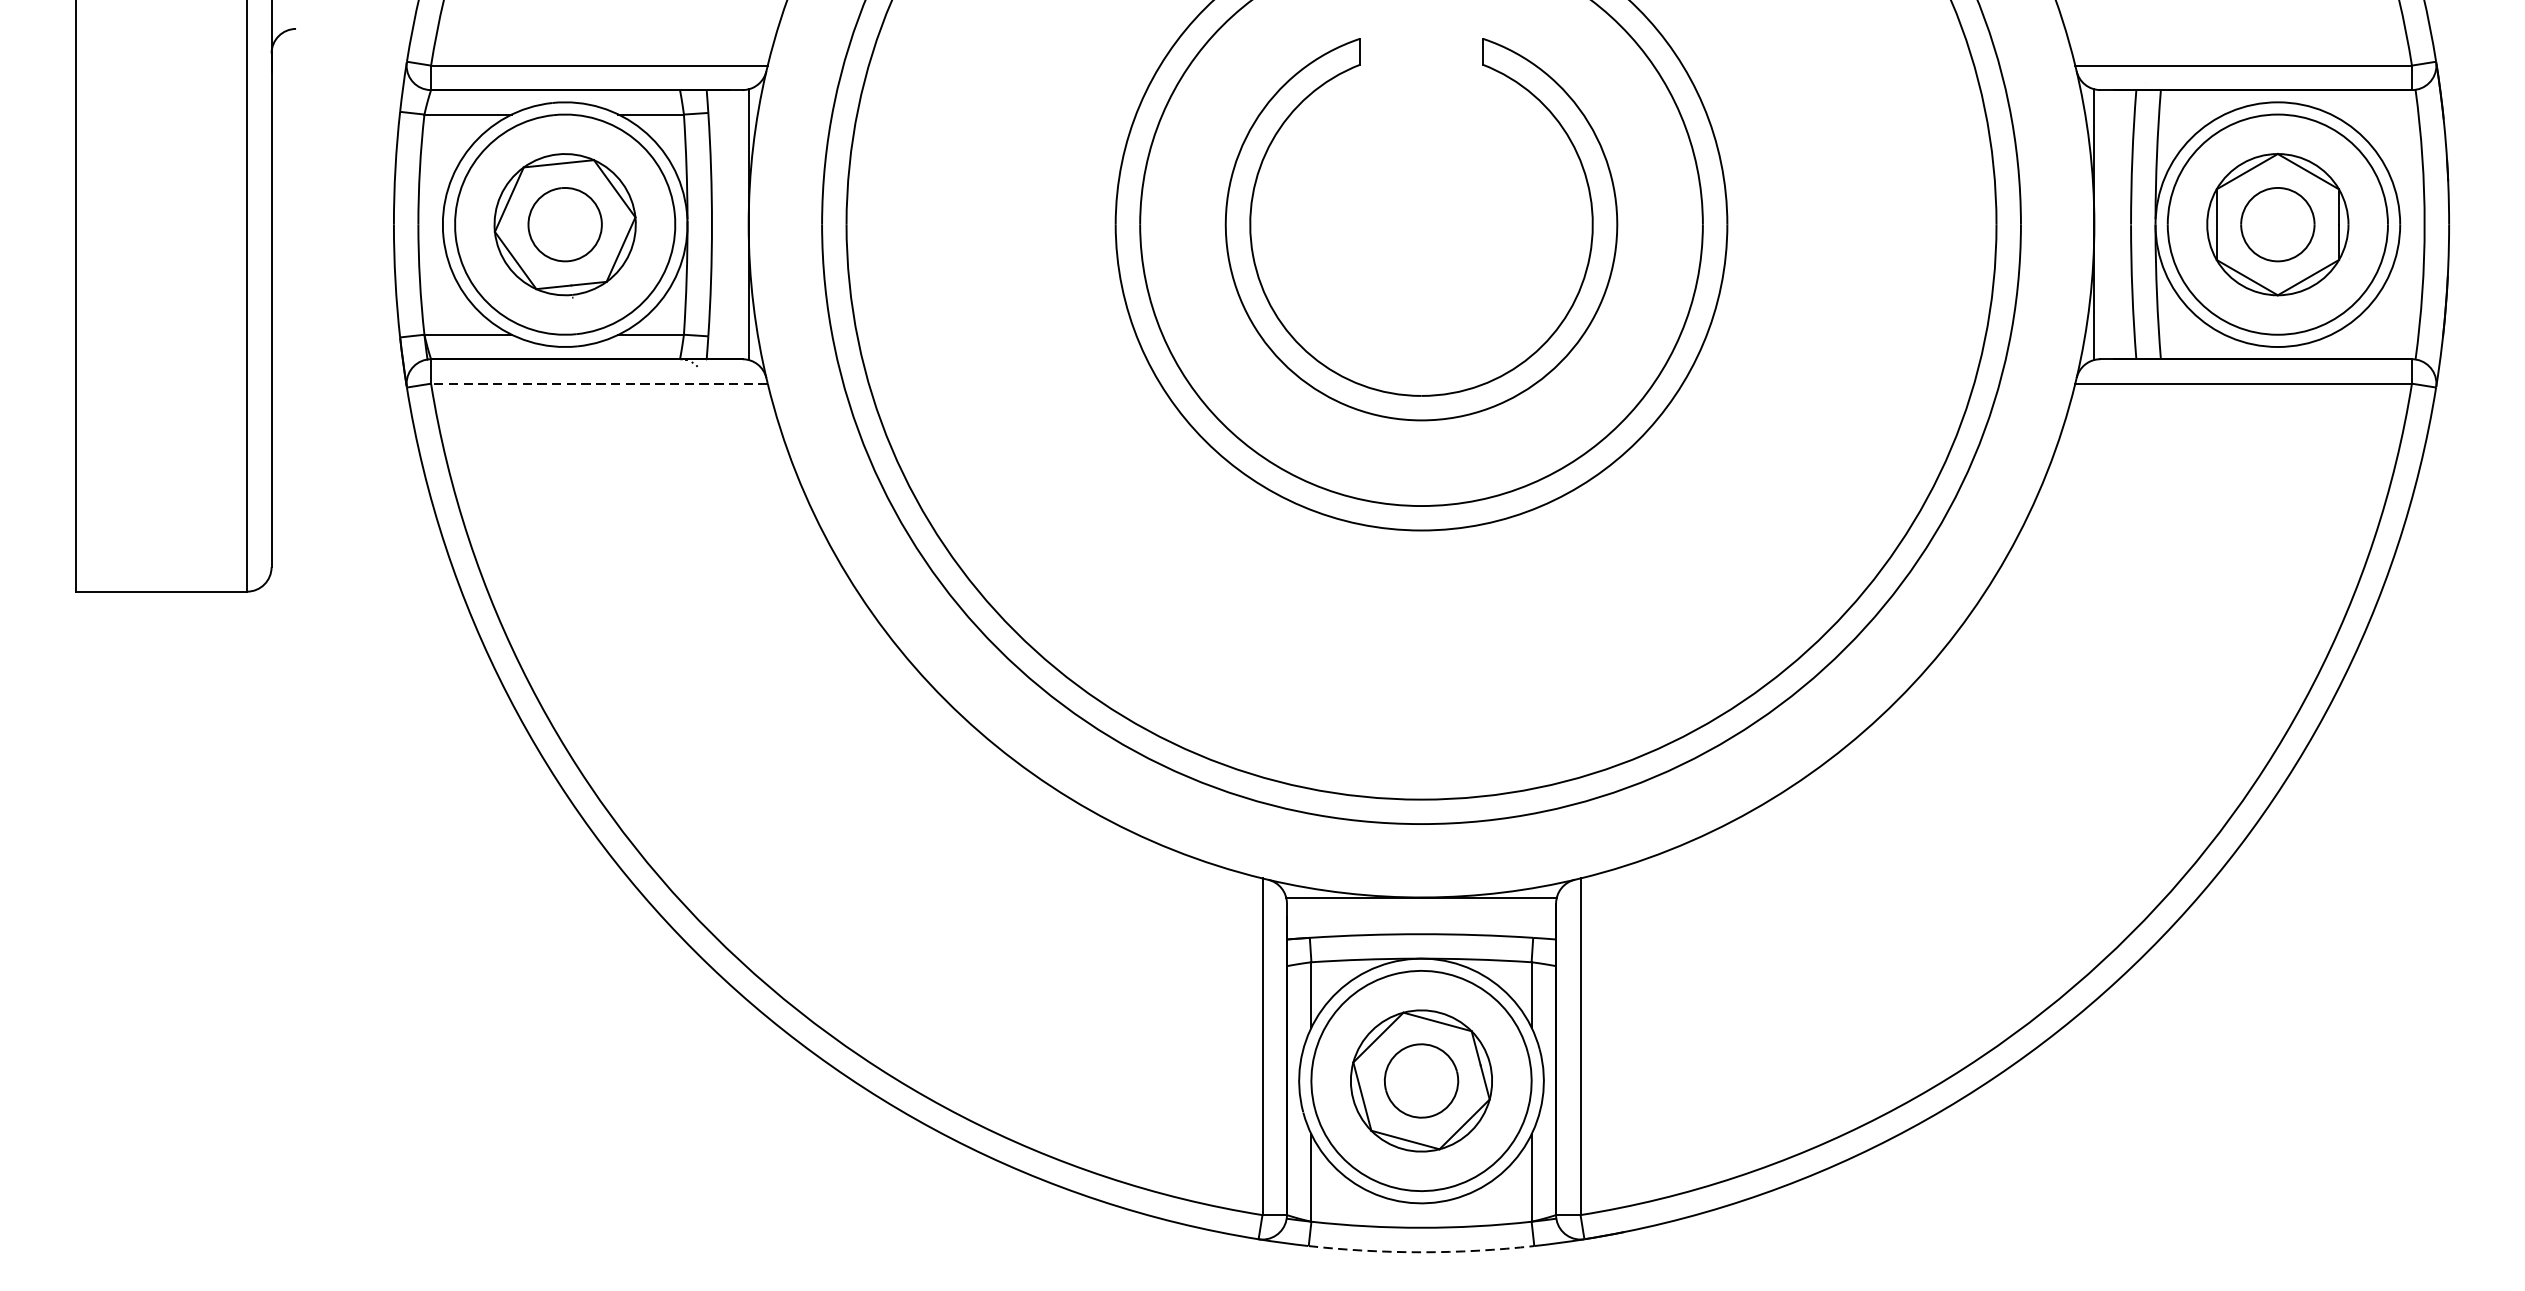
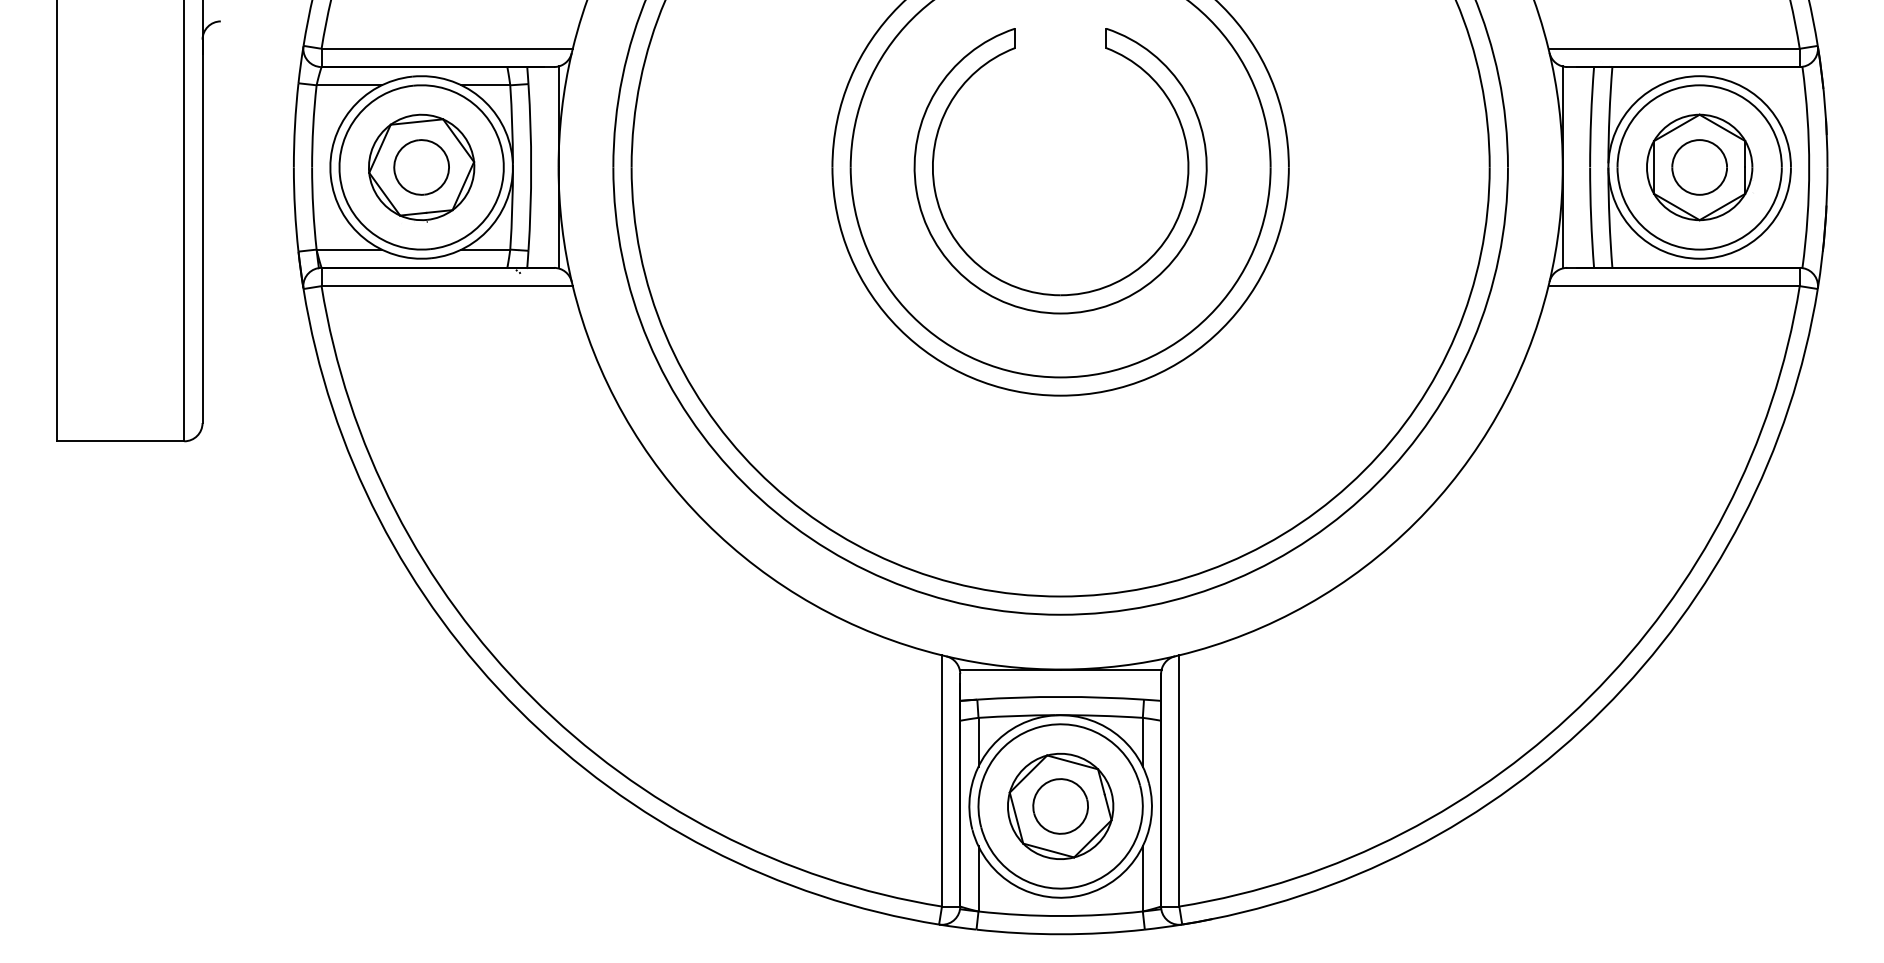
line: (599, 384) -> (447, 286), dashed -> solid
arc: (1421, 1252) -> (1060, 934), dashed -> solid

